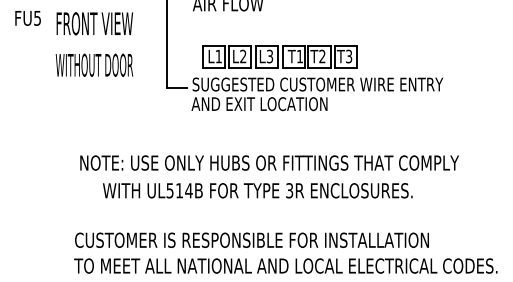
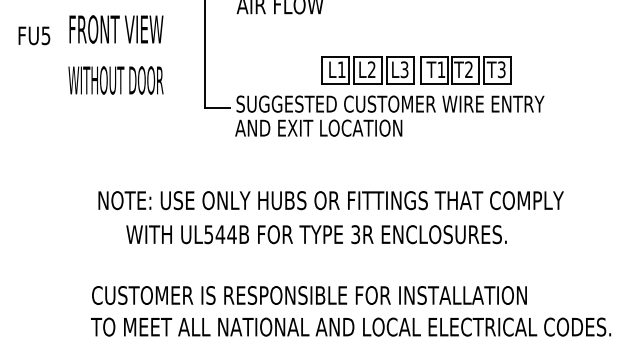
text: (28, 18) -> (34, 35), moved
part: (279, 57) -> (416, 70), moved
text: (179, 190) -> (220, 234), UL514B -> UL544B

